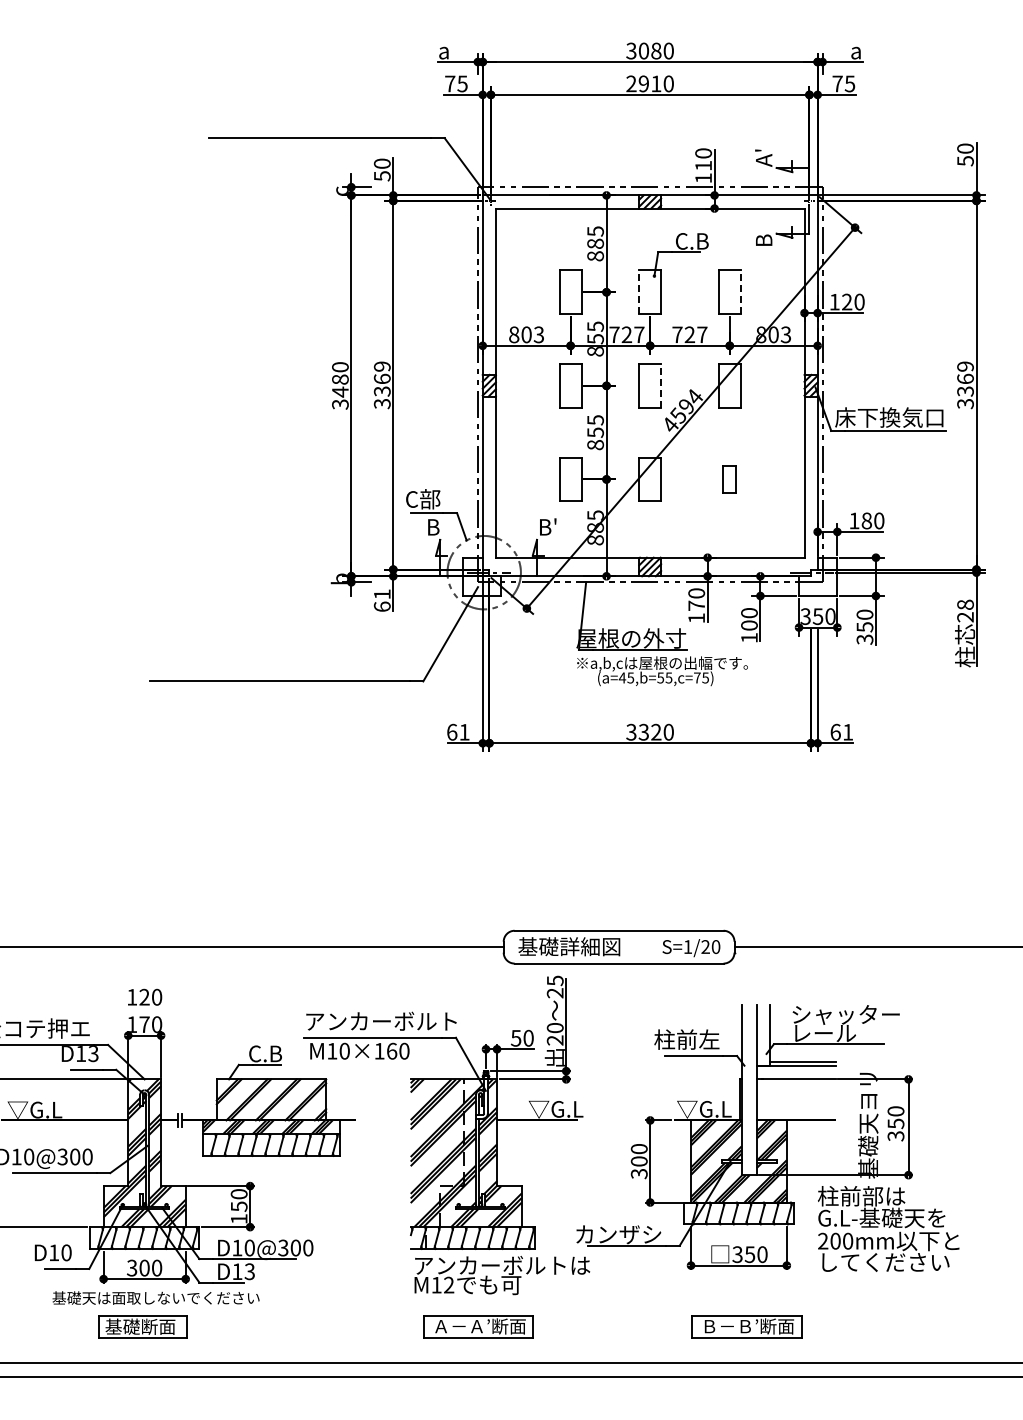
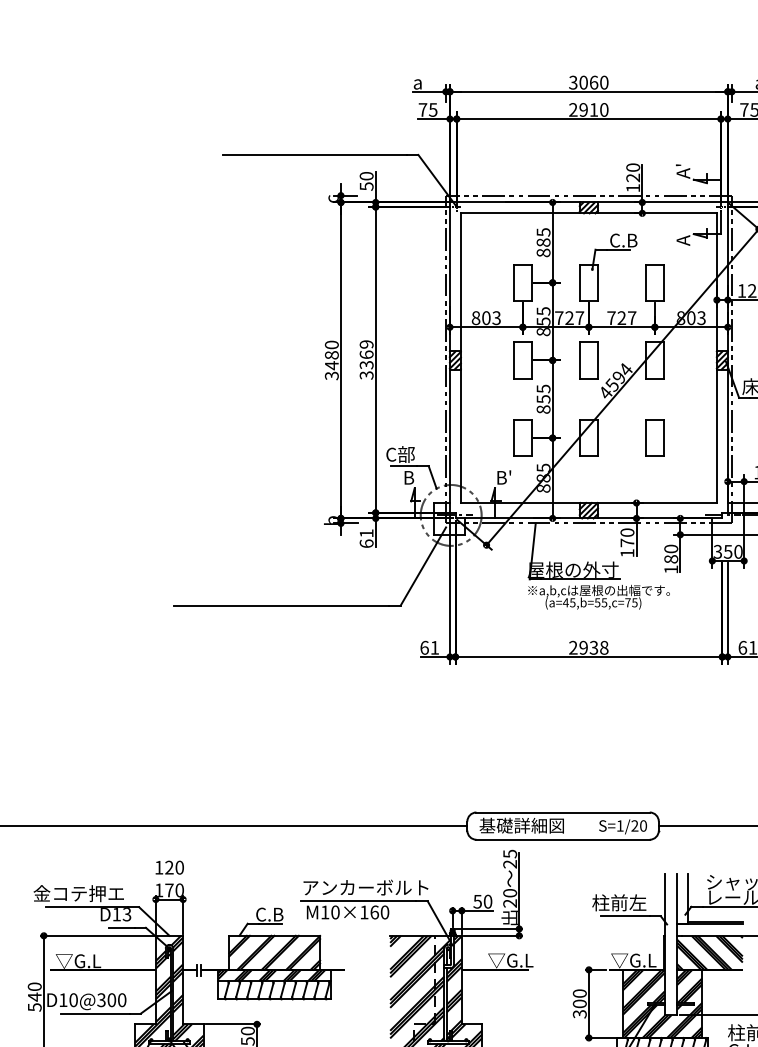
text: (656, 50) -> (594, 82), 3080 -> 3060
text: (703, 165) -> (633, 177), 110 -> 120
text: (764, 240) -> (683, 239), B -> A
line: (639, 292) -> (580, 282), dashed -> solid
line: (740, 292) -> (663, 282), dashed -> solid
line: (661, 385) -> (598, 360), dashed -> solid
part: (729, 479) -> (654, 438), size x1.67
text: (749, 625) -> (671, 559), 100 -> 180
text: (649, 732) -> (588, 648), 3320 -> 2938
hatch: (795, 1099) -> (709, 952), added

